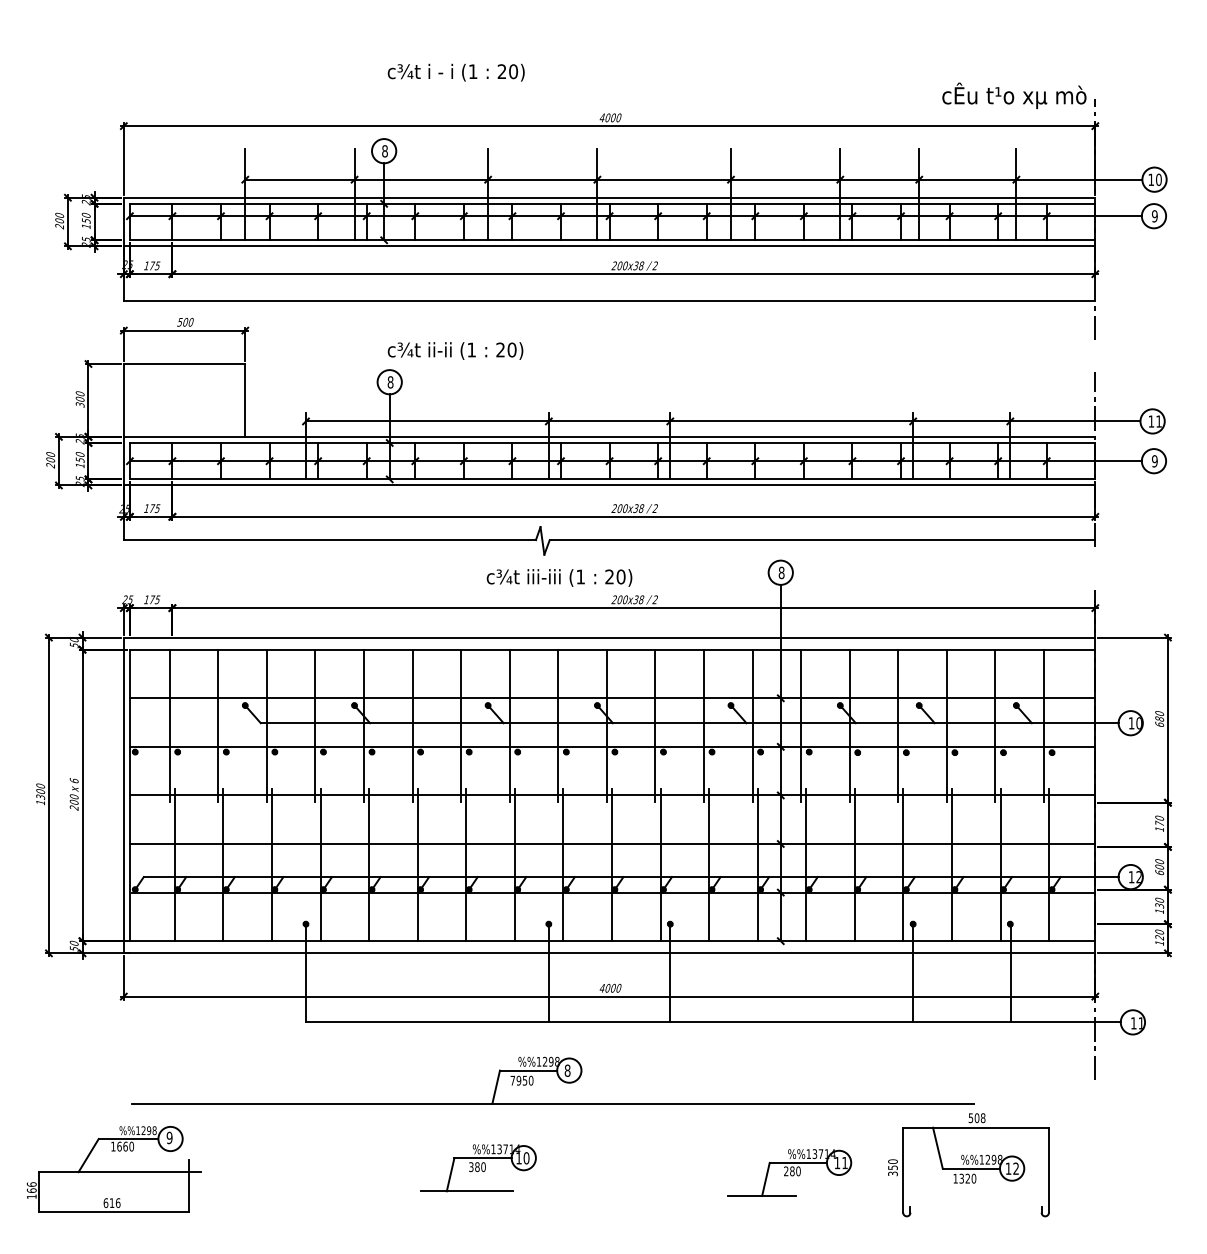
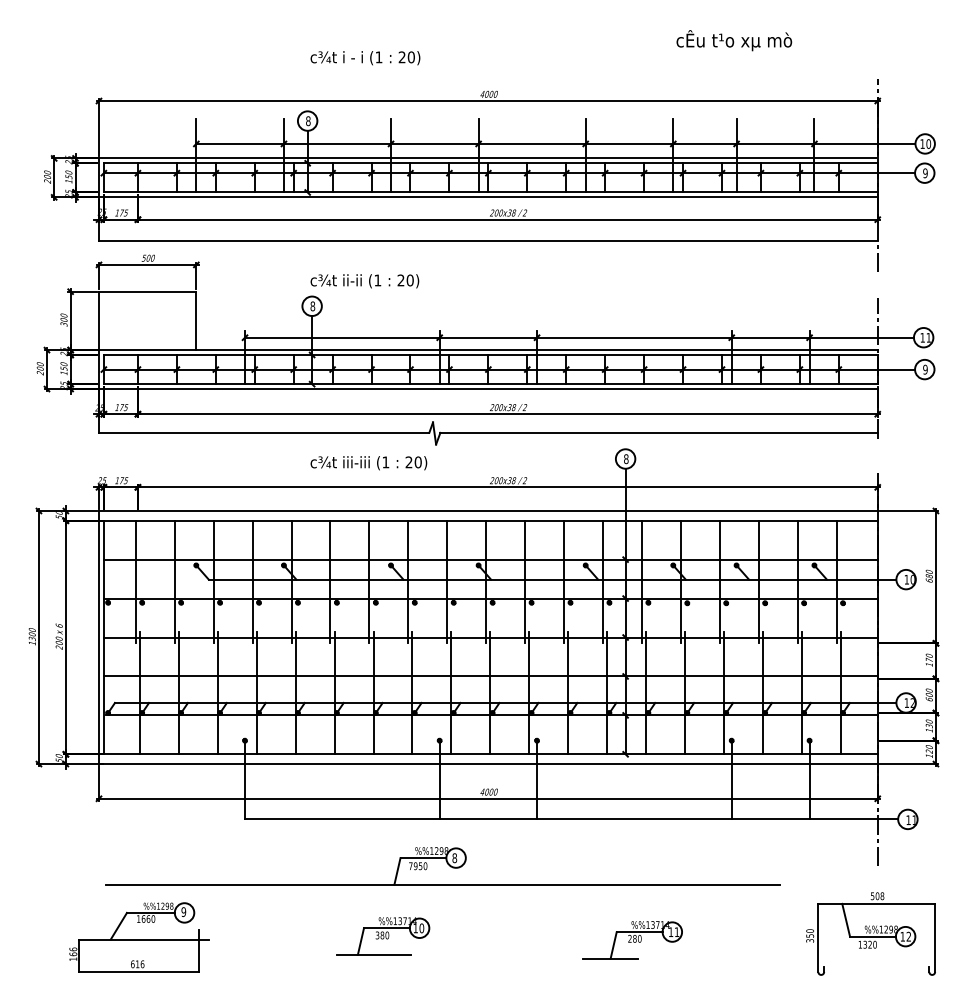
text: (1014, 95) -> (734, 40), moved
text: (559, 577) -> (368, 462), moved
part: (968, 1165) -> (870, 934), moved
part: (113, 1169) -> (138, 937), moved

